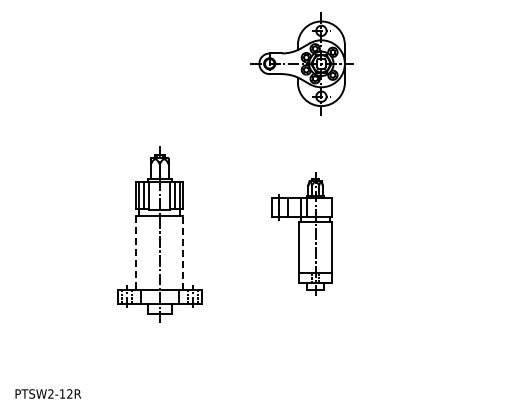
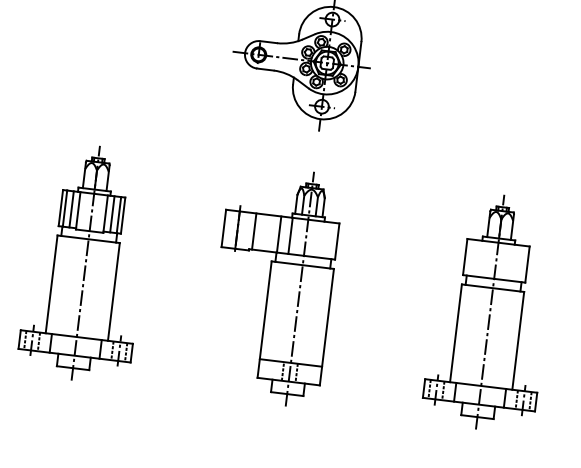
part: (301, 234) -> (273, 286), size x1.43
part: (464, 234) -> (489, 312), added
line: (136, 253) -> (51, 284), dashed -> solid
line: (183, 253) -> (114, 292), dashed -> solid

